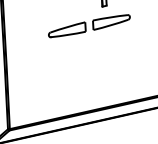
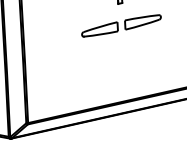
part: (89, 25) -> (121, 25), moved

